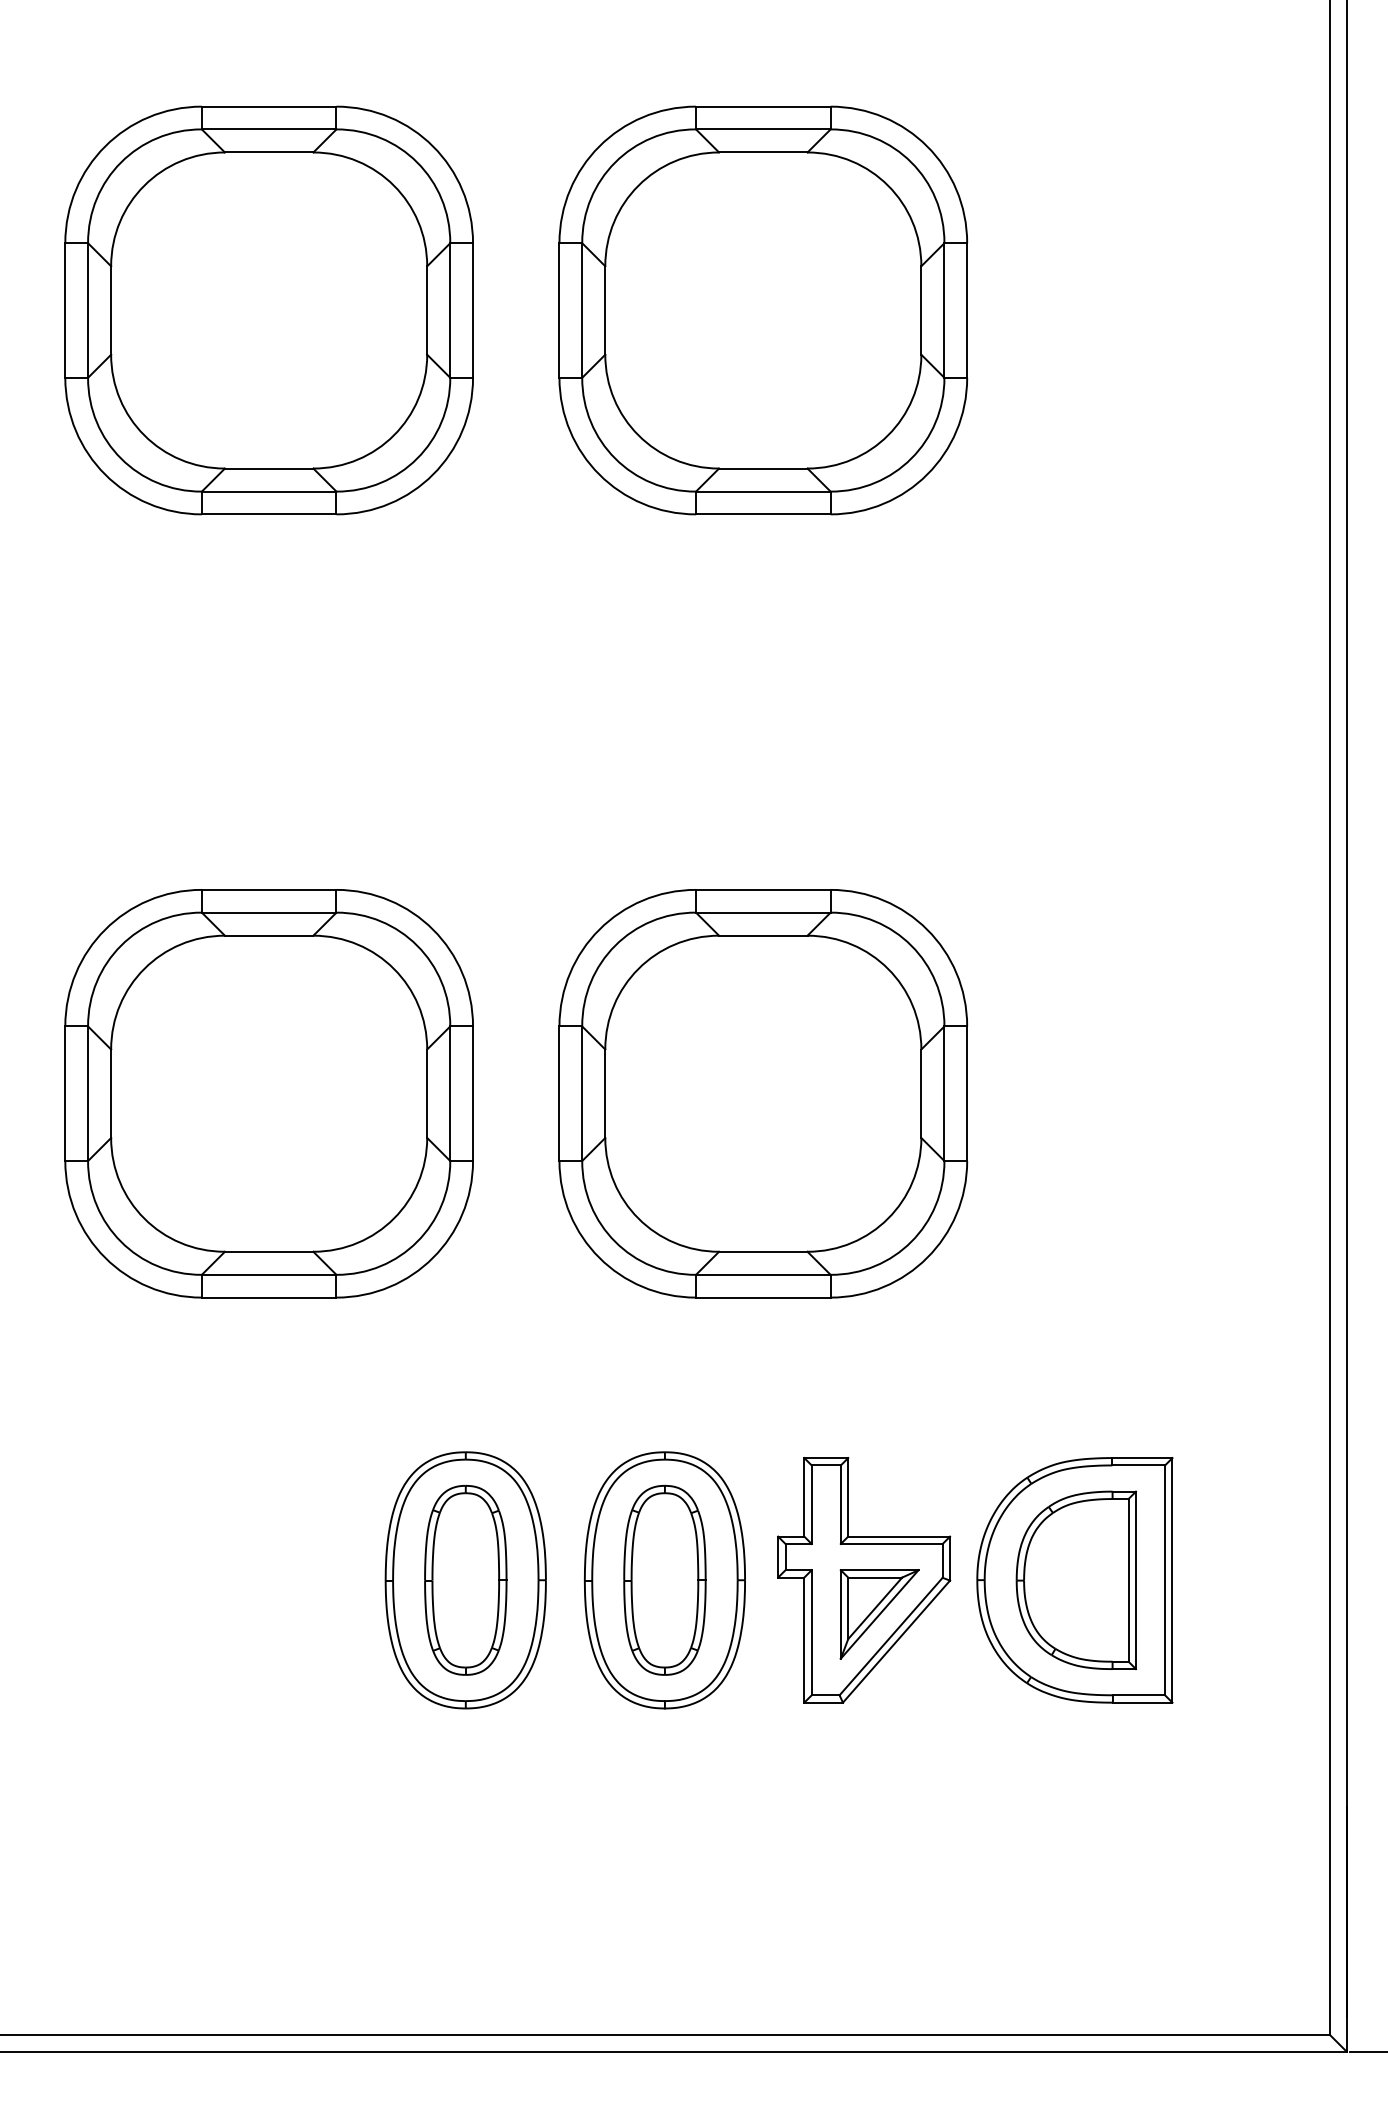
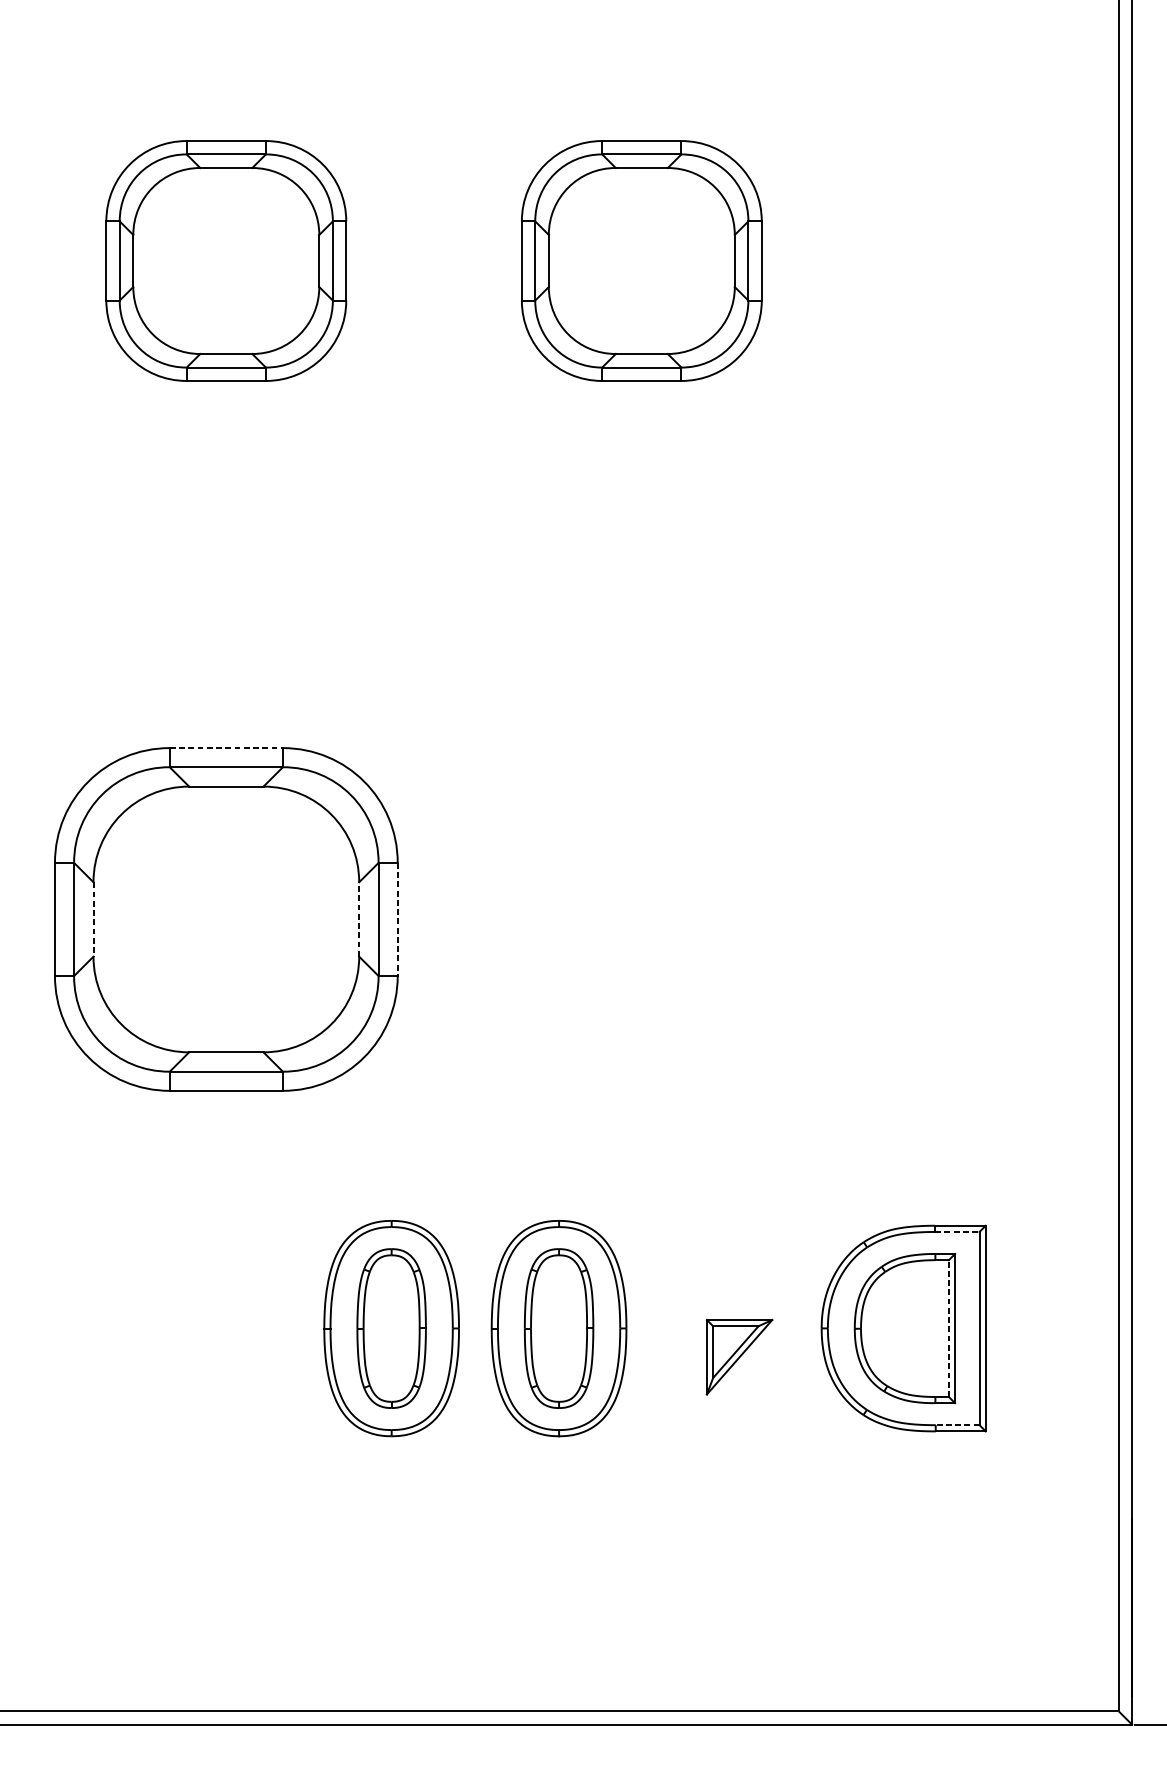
part: (268, 310) -> (225, 260), size x0.7
part: (763, 310) -> (641, 260), size x0.7
line: (269, 889) -> (226, 747), solid -> dashed
line: (427, 1093) -> (359, 919), solid -> dashed
part: (763, 1093) -> (641, 919), removed
line: (111, 1094) -> (93, 920), solid -> dashed
line: (473, 1094) -> (398, 920), solid -> dashed
line: (1139, 1465) -> (958, 1232), solid -> dashed
line: (1128, 1579) -> (948, 1327), solid -> dashed
part: (864, 1580) -> (726, 1328), removed
line: (1138, 1695) -> (957, 1425), solid -> dashed

